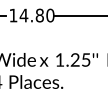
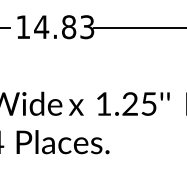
text: (50, 15) -> (87, 27), 14.80 -> 14.83

